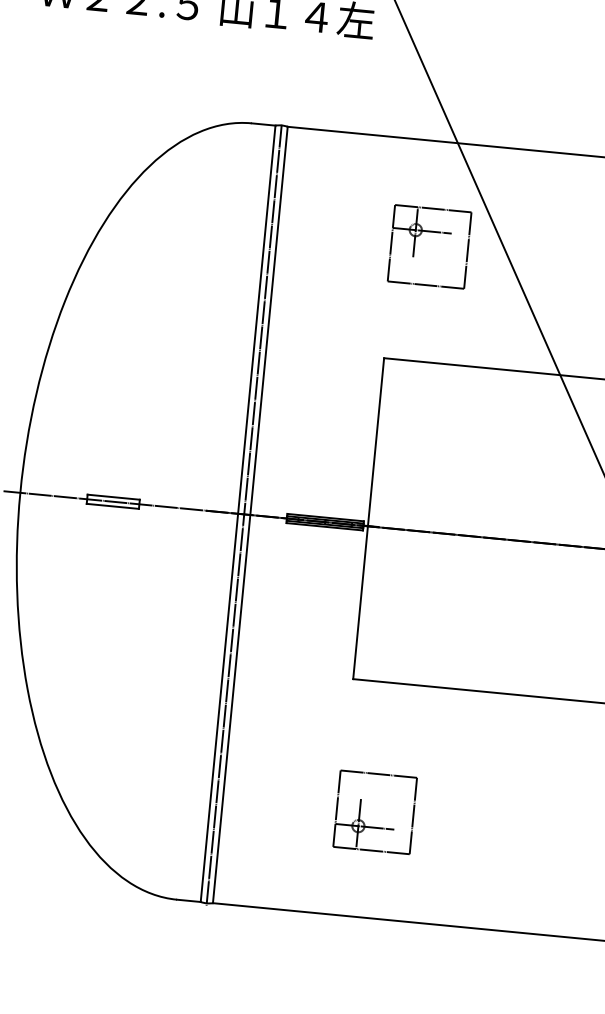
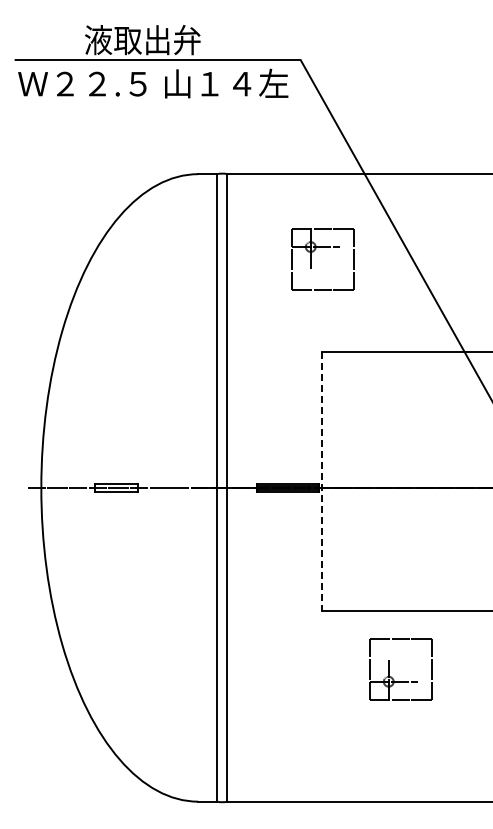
part: (415, 245) -> (311, 259), moved
line: (244, 515) -> (222, 488), removed
line: (368, 518) -> (322, 481), solid -> dashed
part: (360, 811) -> (389, 669), moved

